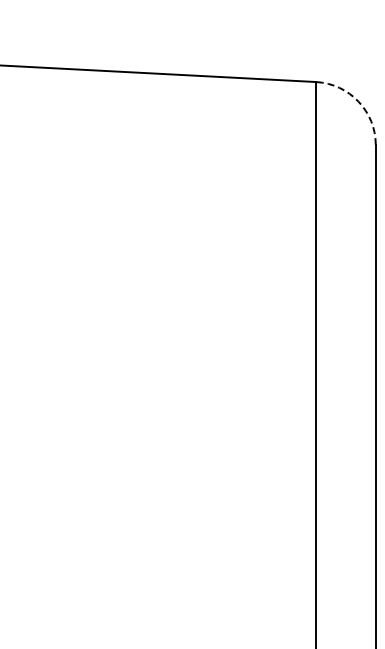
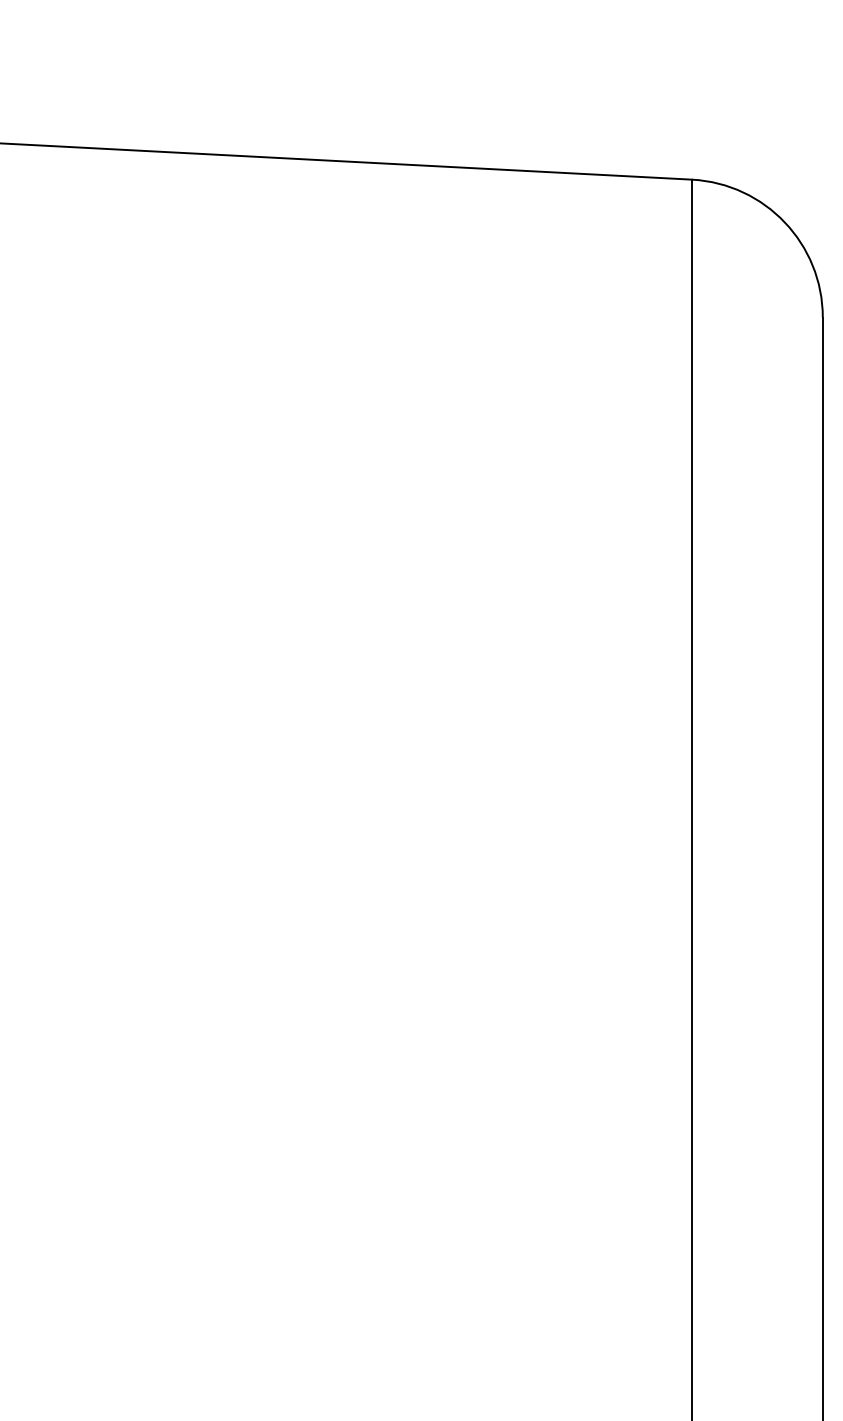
arc: (358, 101) -> (784, 222), dashed -> solid

